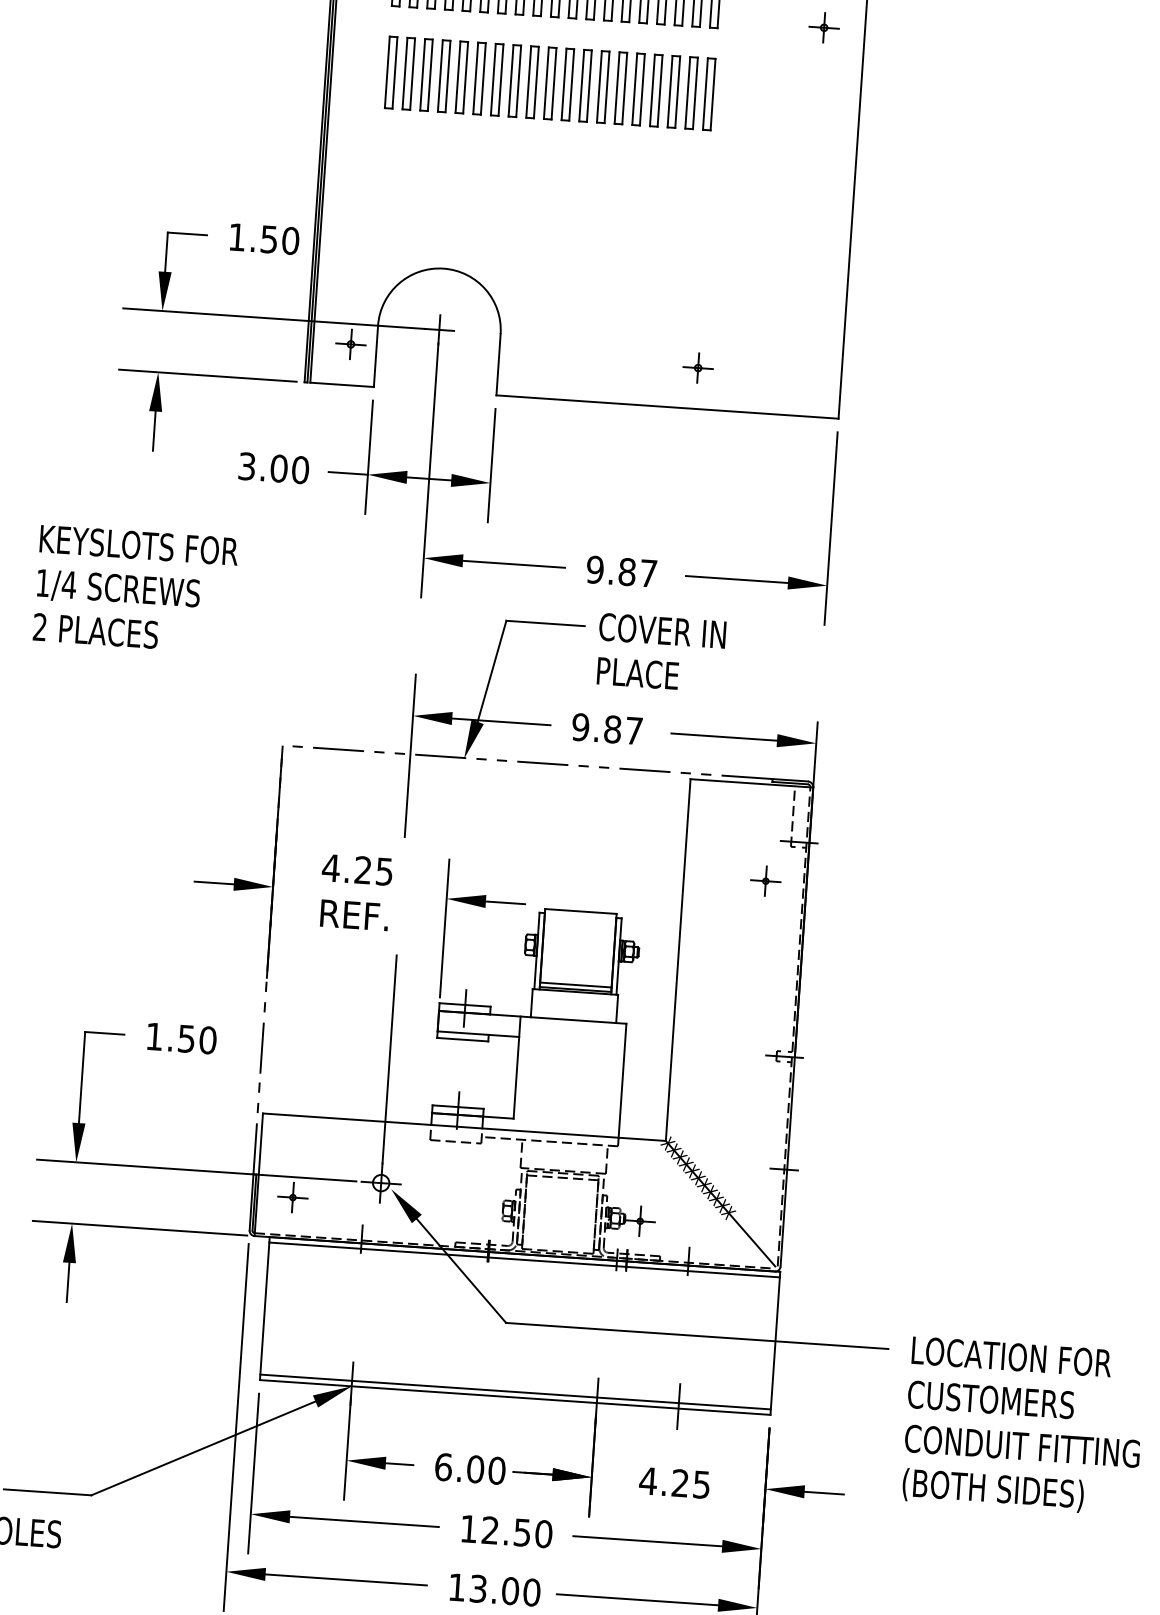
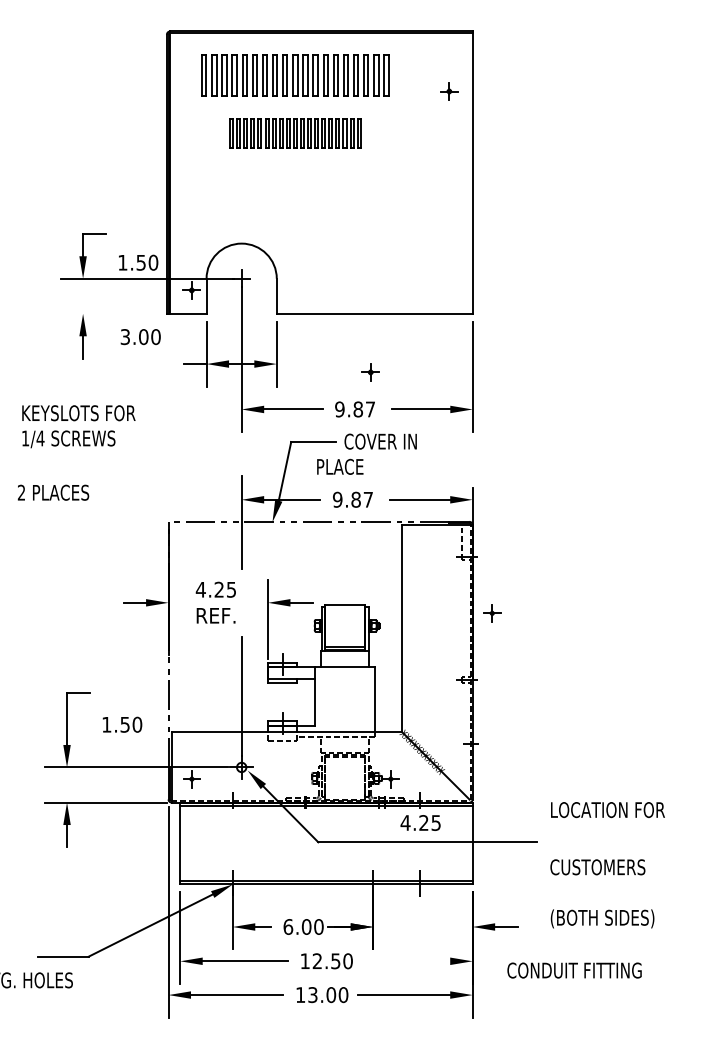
part: (550, 82) -> (295, 133), size x0.7
text: (264, 238) -> (138, 262), moved
part: (697, 368) -> (370, 372), moved
line: (207, 375) -> (111, 313), removed
text: (273, 469) -> (140, 337), moved
text: (95, 630) -> (53, 492), moved
text: (638, 672) -> (340, 466), moved
part: (766, 881) -> (492, 613), moved
text: (182, 1038) -> (122, 724), moved
text: (1010, 1357) -> (607, 810), moved
text: (1022, 1446) -> (574, 970), moved
text: (674, 1482) -> (420, 822), moved
line: (647, 1541) -> (407, 961), removed

